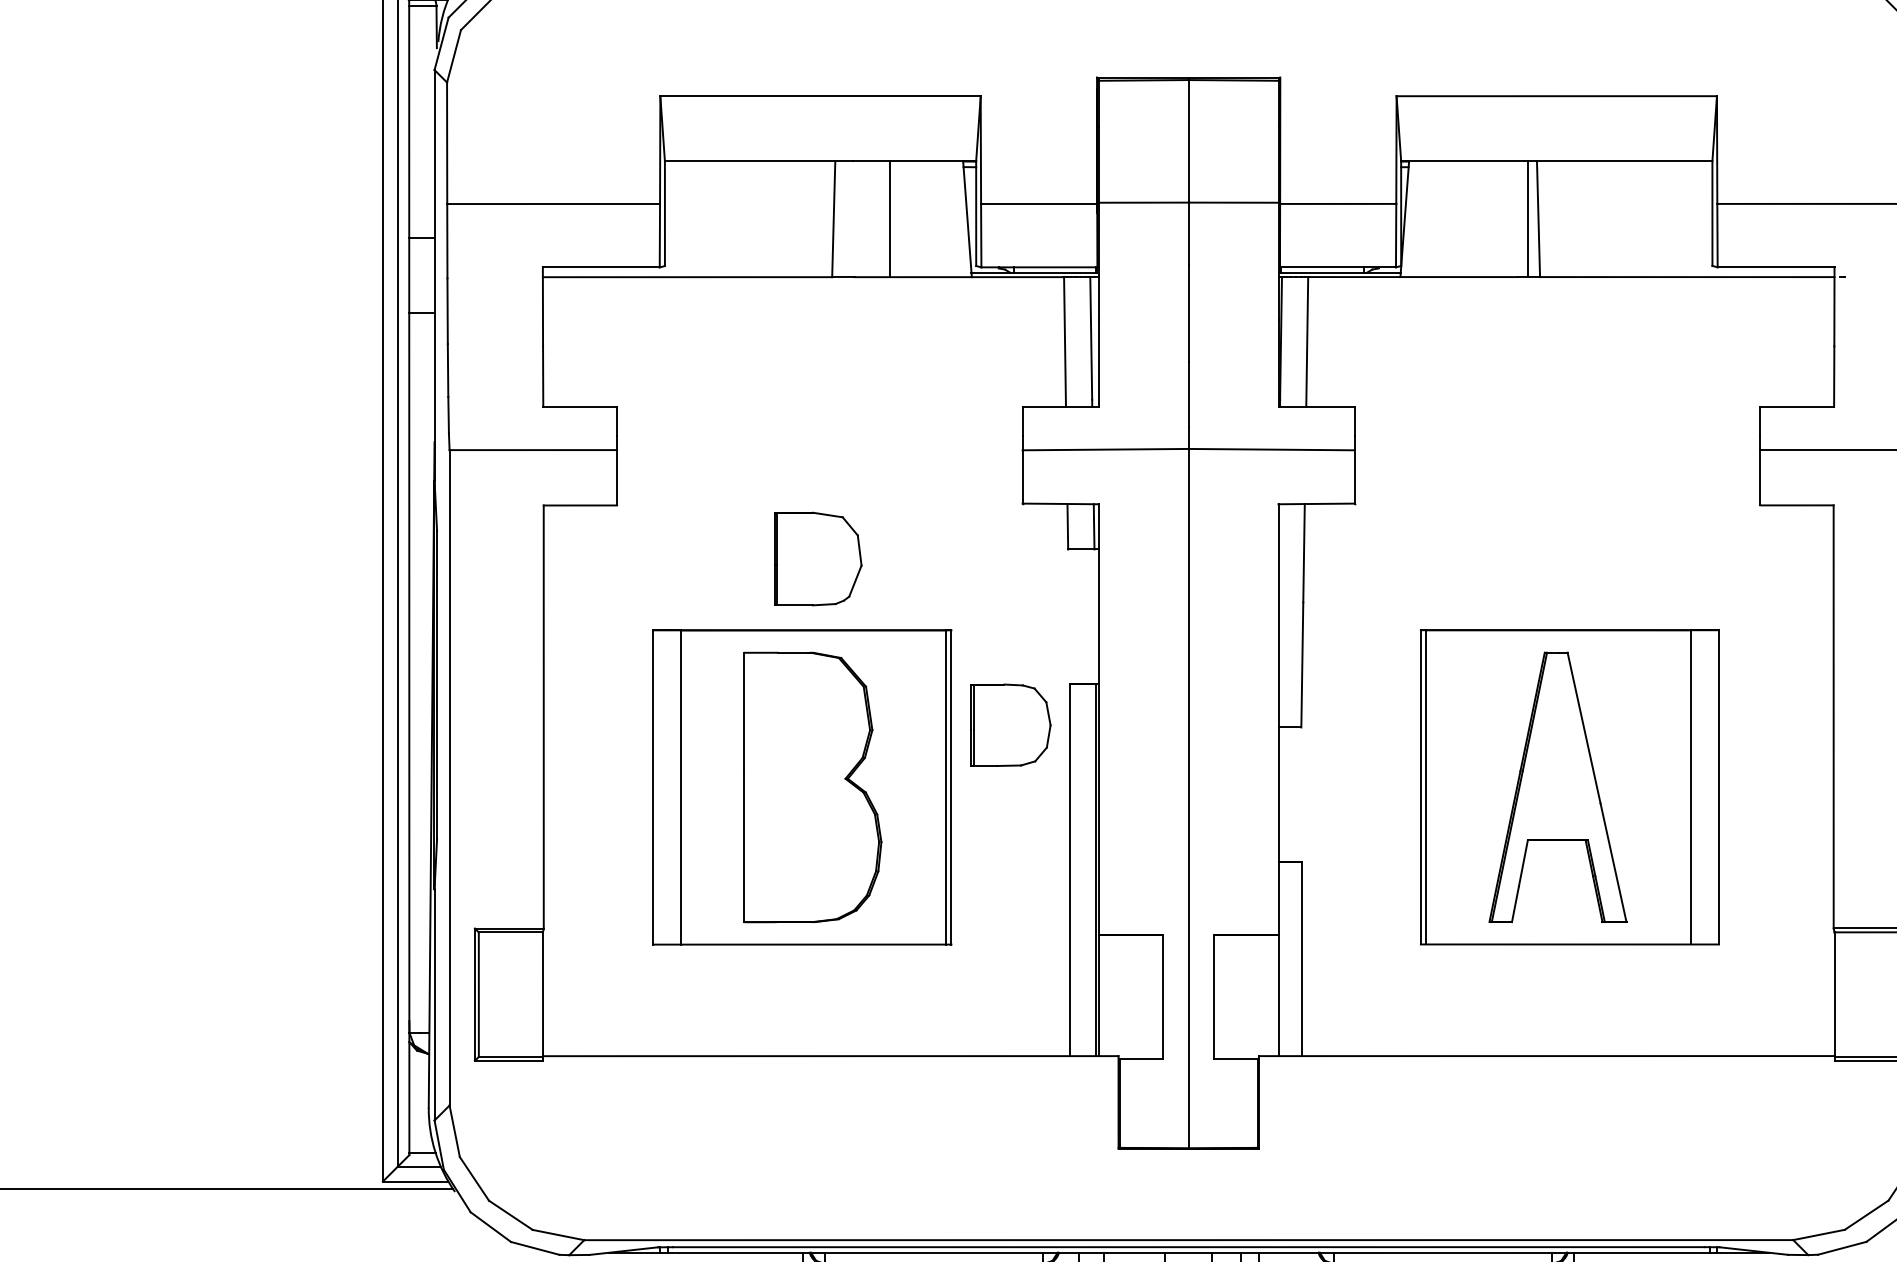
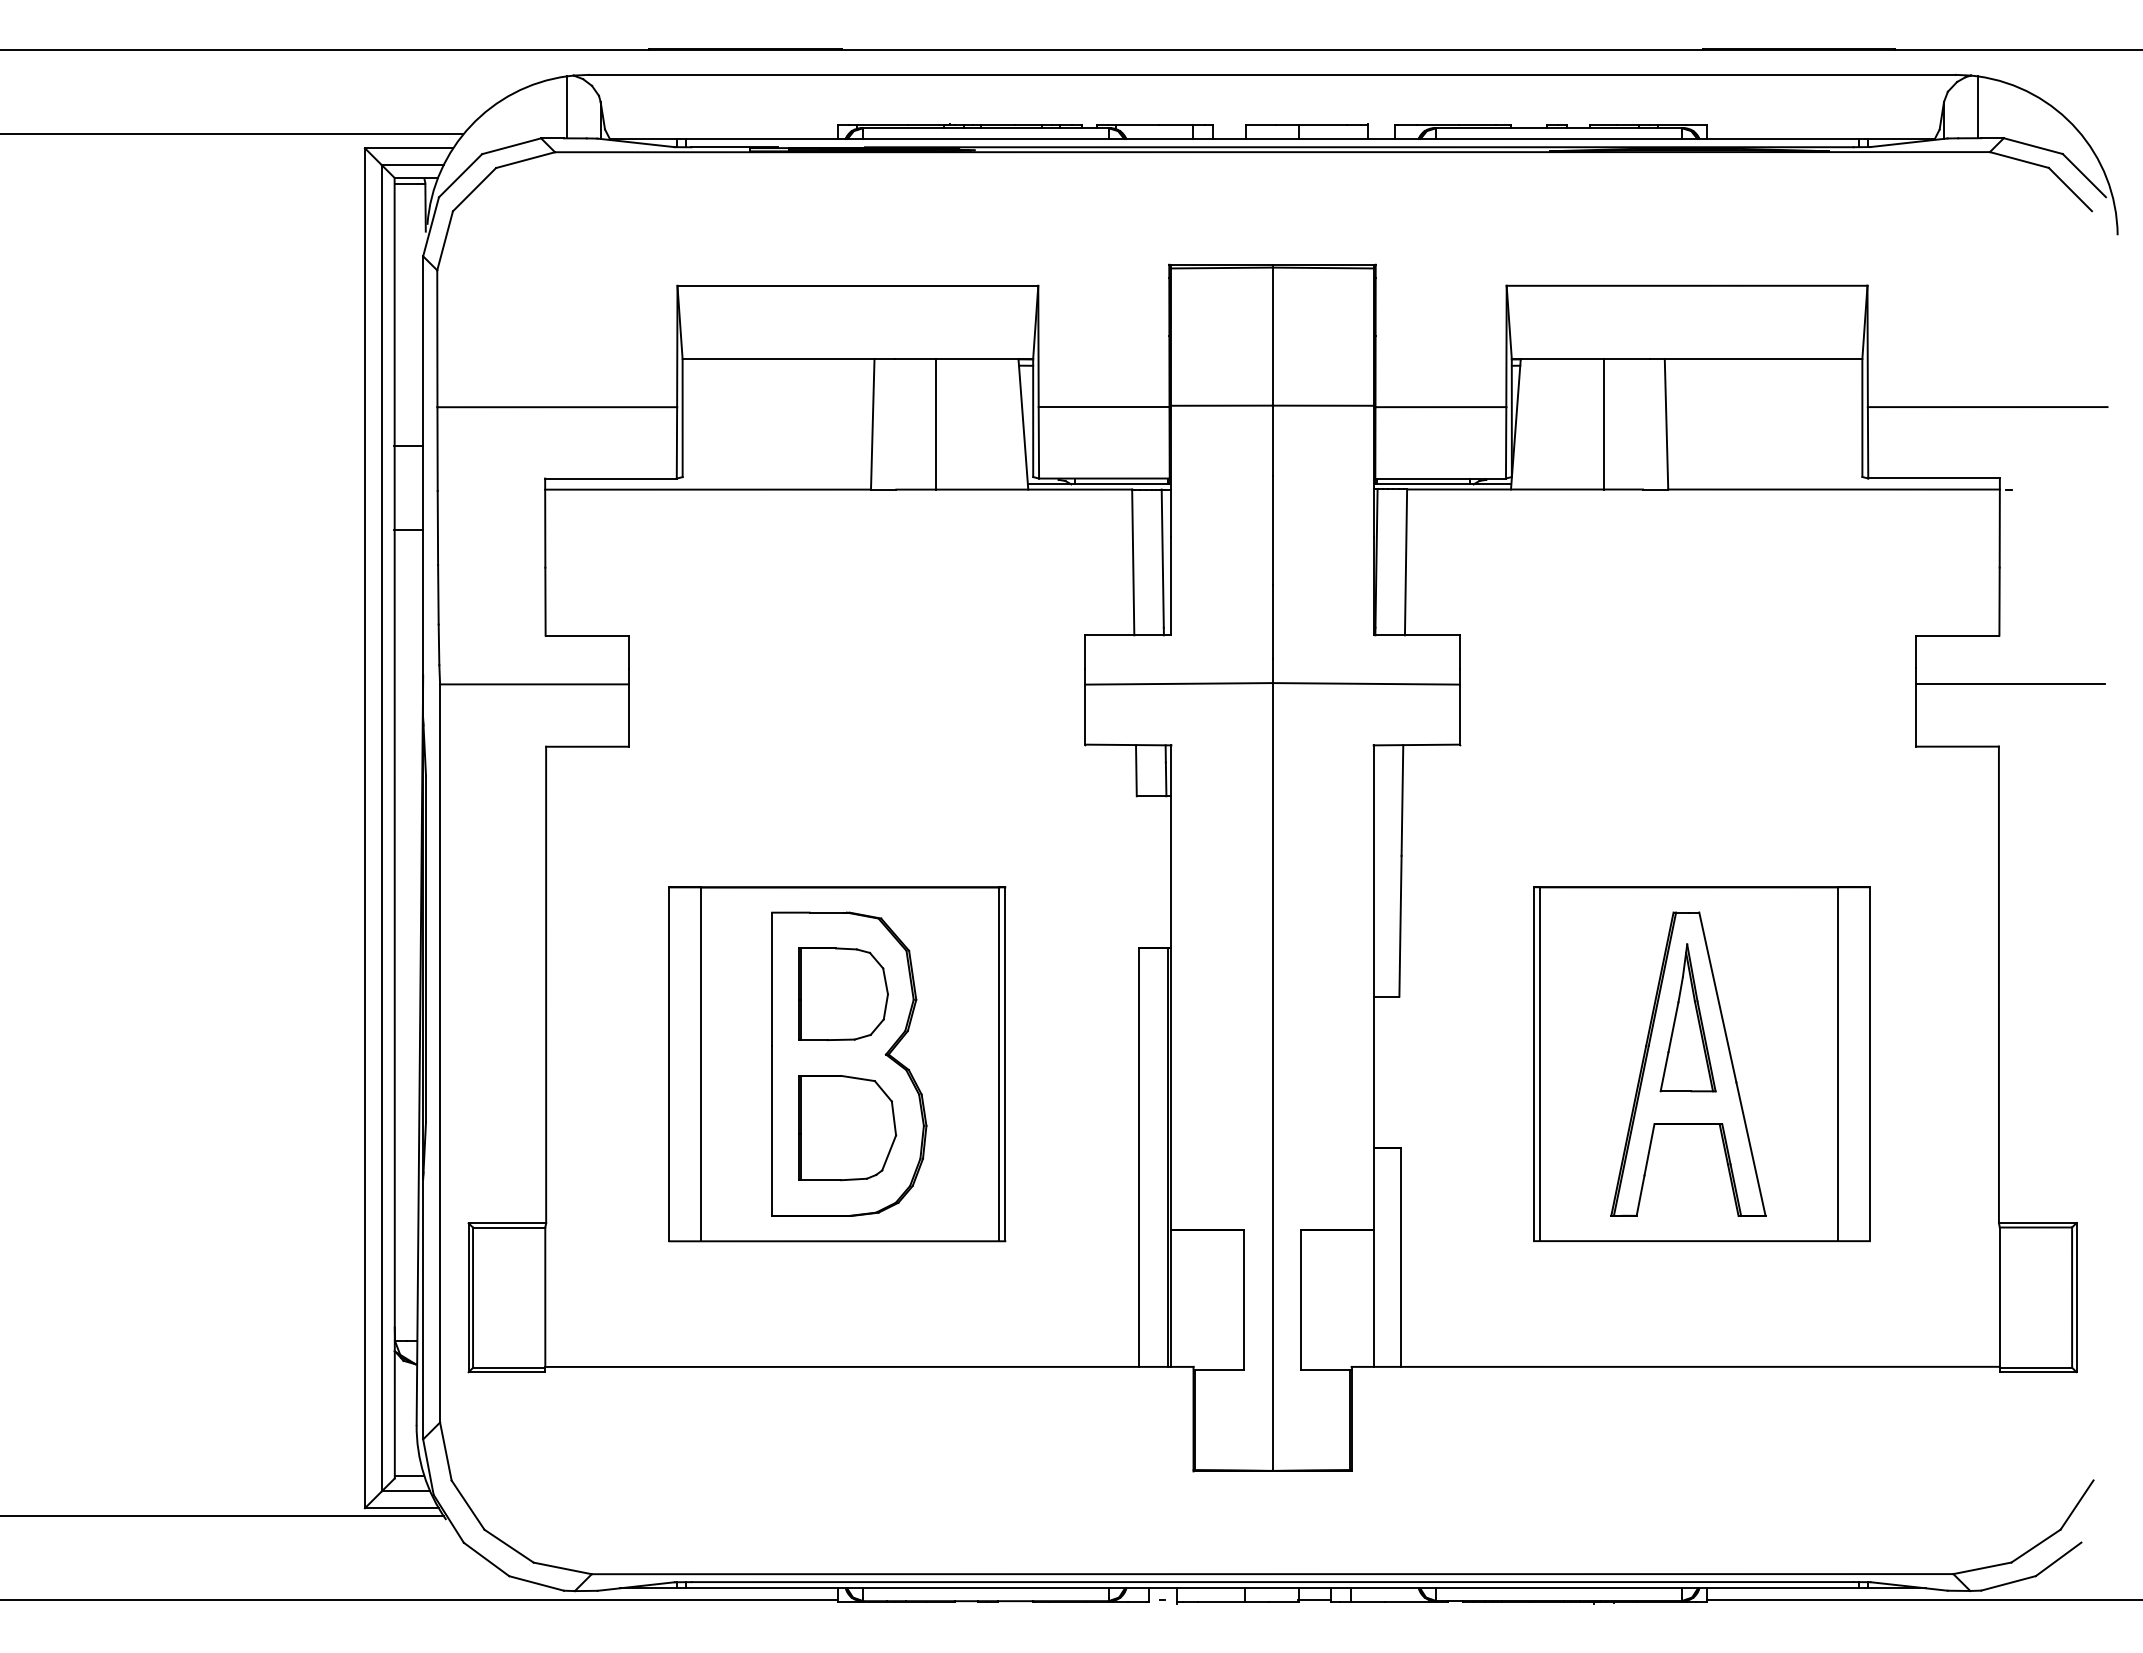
line: (1527, 219) -> (1603, 424), moved
part: (818, 559) -> (847, 1128), moved
part: (1011, 724) -> (843, 993), moved
part: (1557, 745) -> (1687, 1017), added

